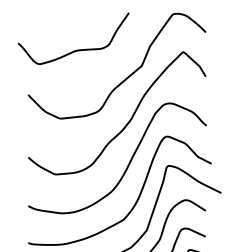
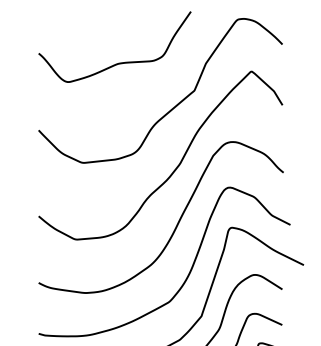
curve: (76, 49) -> (118, 62), moved

